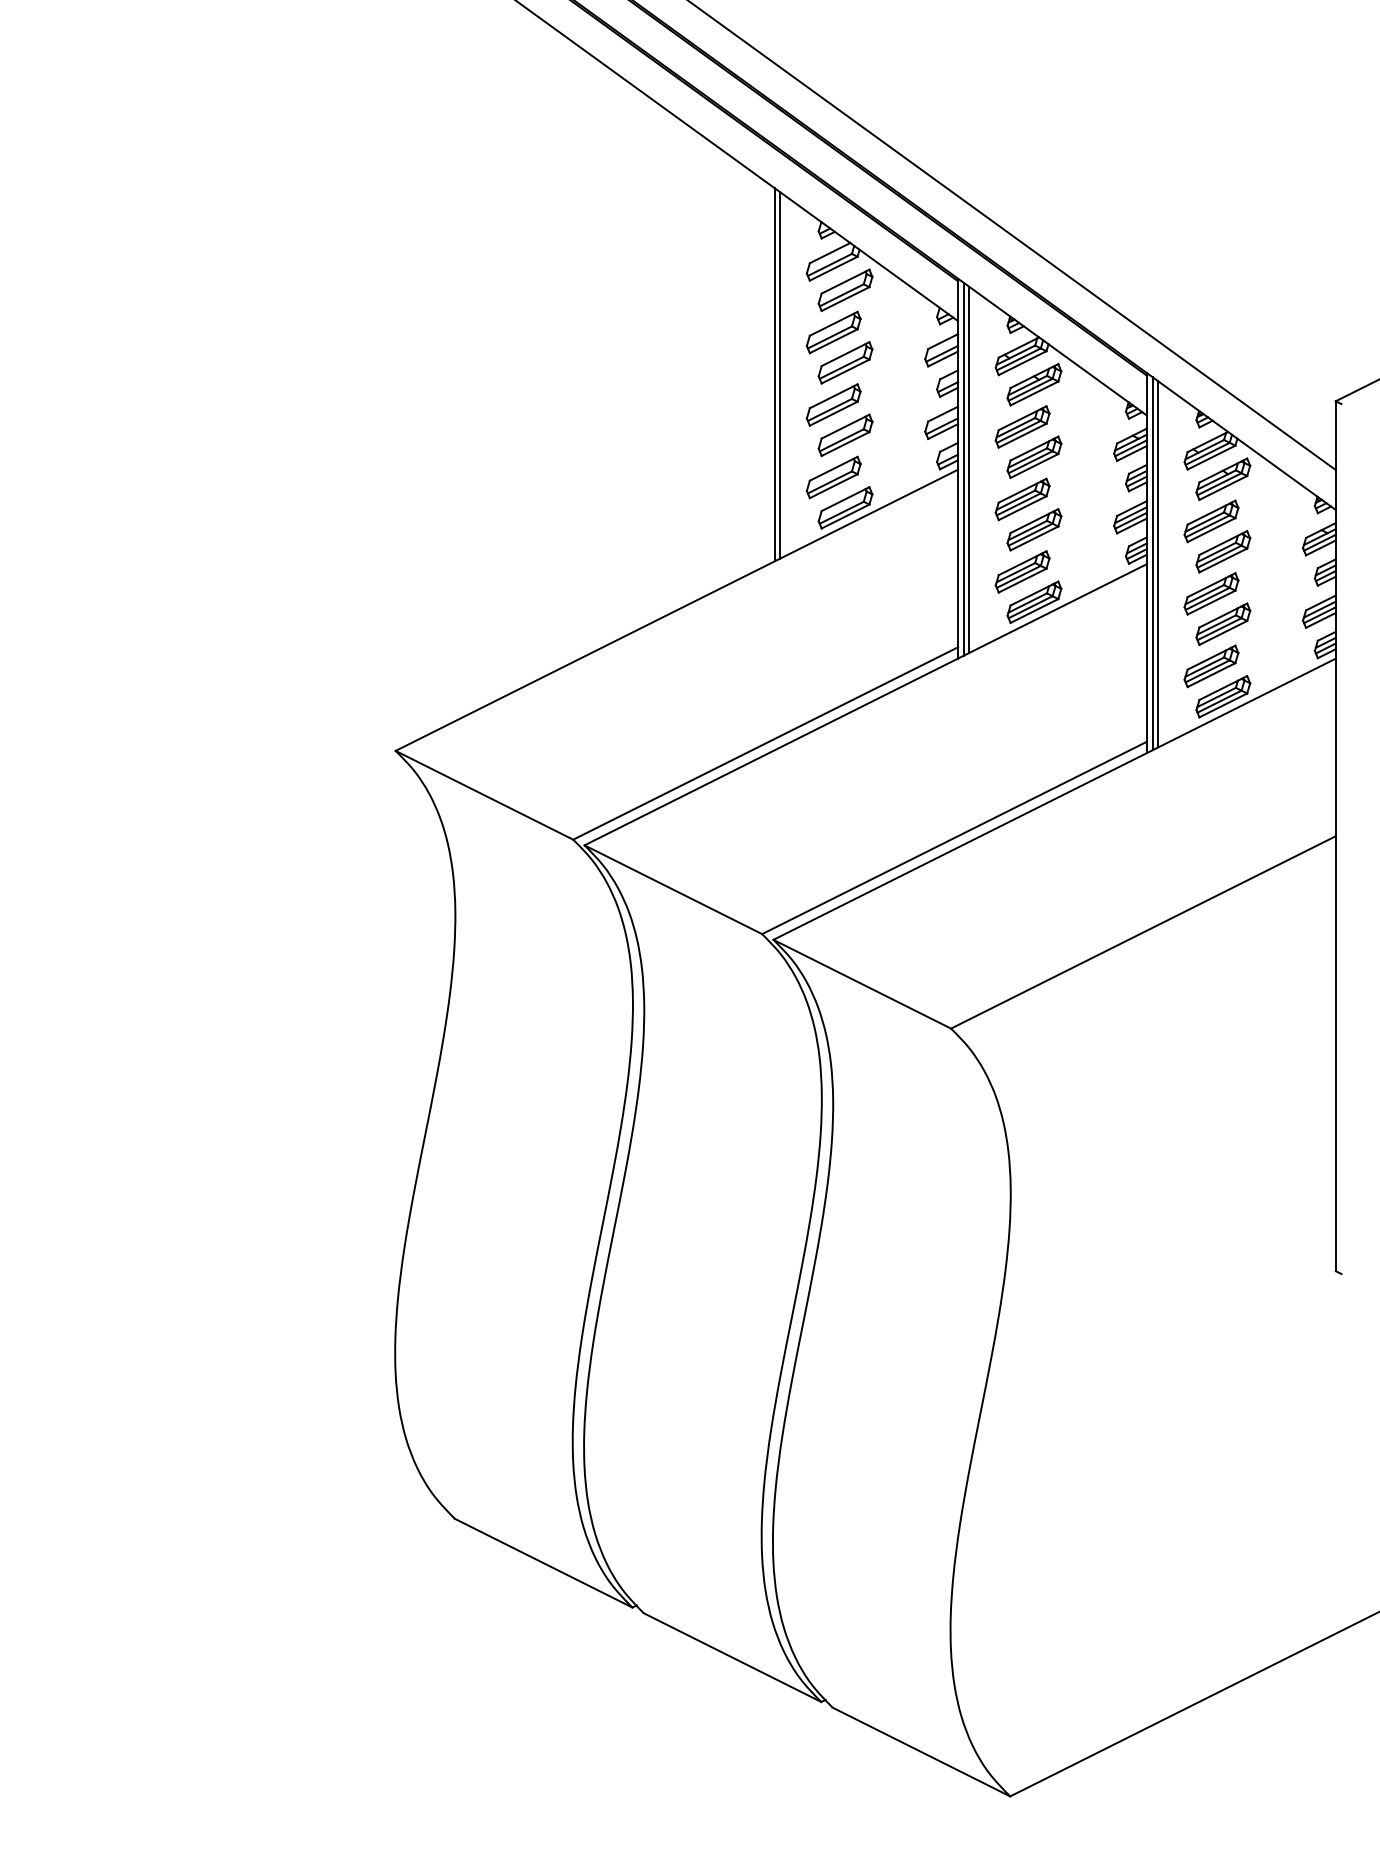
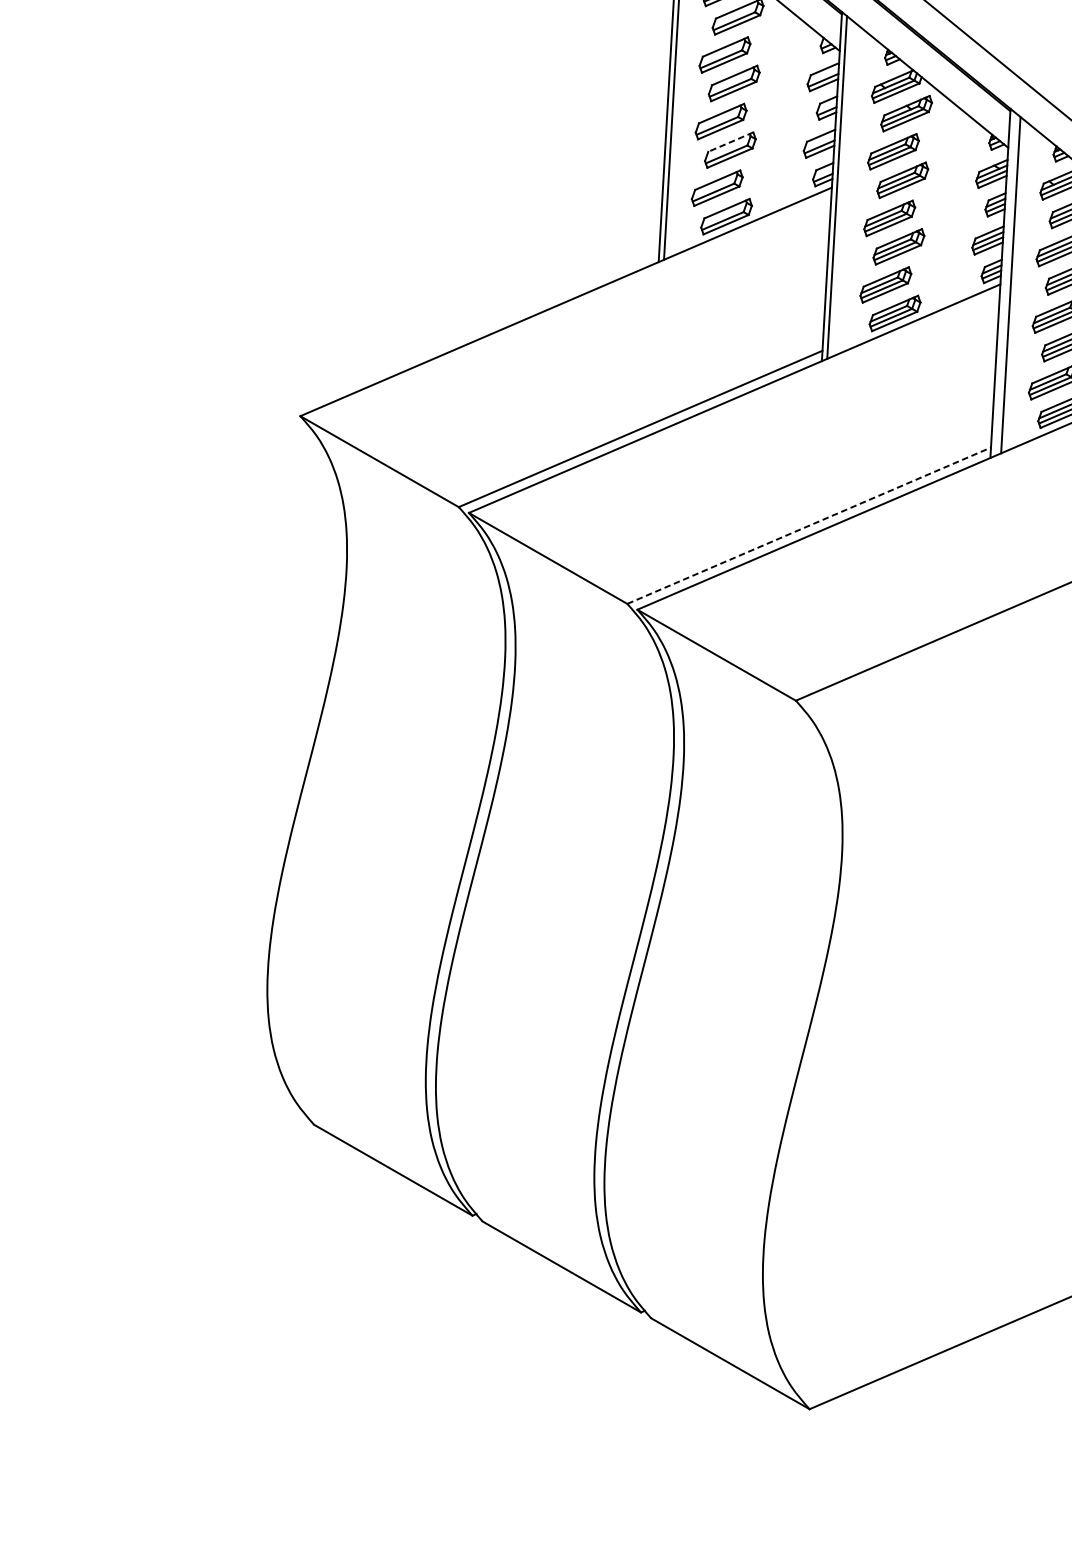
line: (845, 426) -> (730, 141), solid -> dashed
line: (969, 469) -> (842, 188), removed
line: (1152, 563) -> (1005, 284), removed
line: (954, 837) -> (809, 525), solid -> dashed

